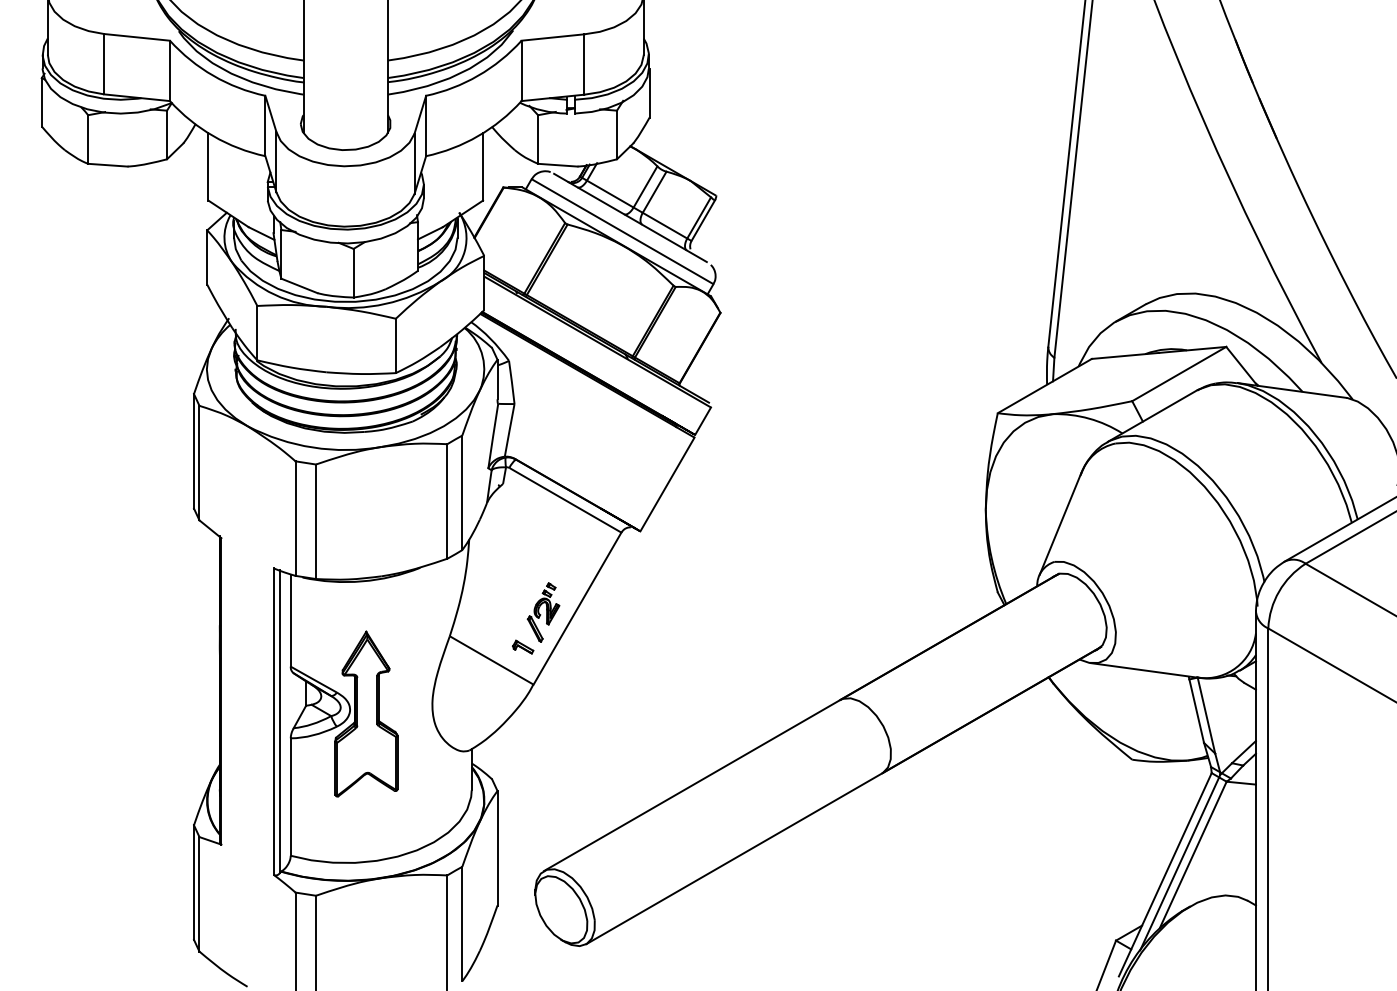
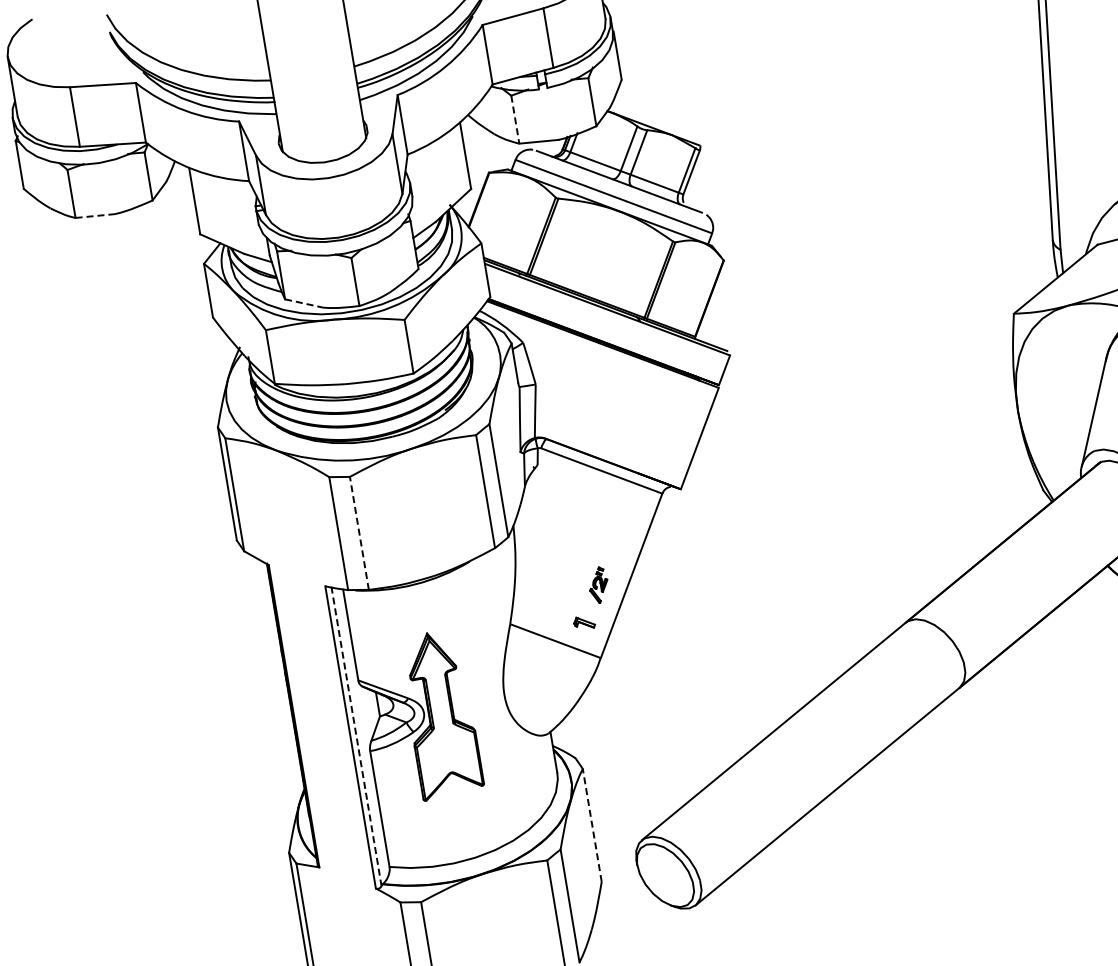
line: (538, 140) -> (515, 120), solid -> dashed
line: (107, 165) -> (94, 216), solid -> dashed
line: (299, 286) -> (304, 304), solid -> dashed
line: (316, 521) -> (359, 533), solid -> dashed
part: (543, 612) -> (598, 585), size x0.6
line: (279, 721) -> (356, 736), solid -> dashed
line: (497, 847) -> (592, 824), solid -> dashed

